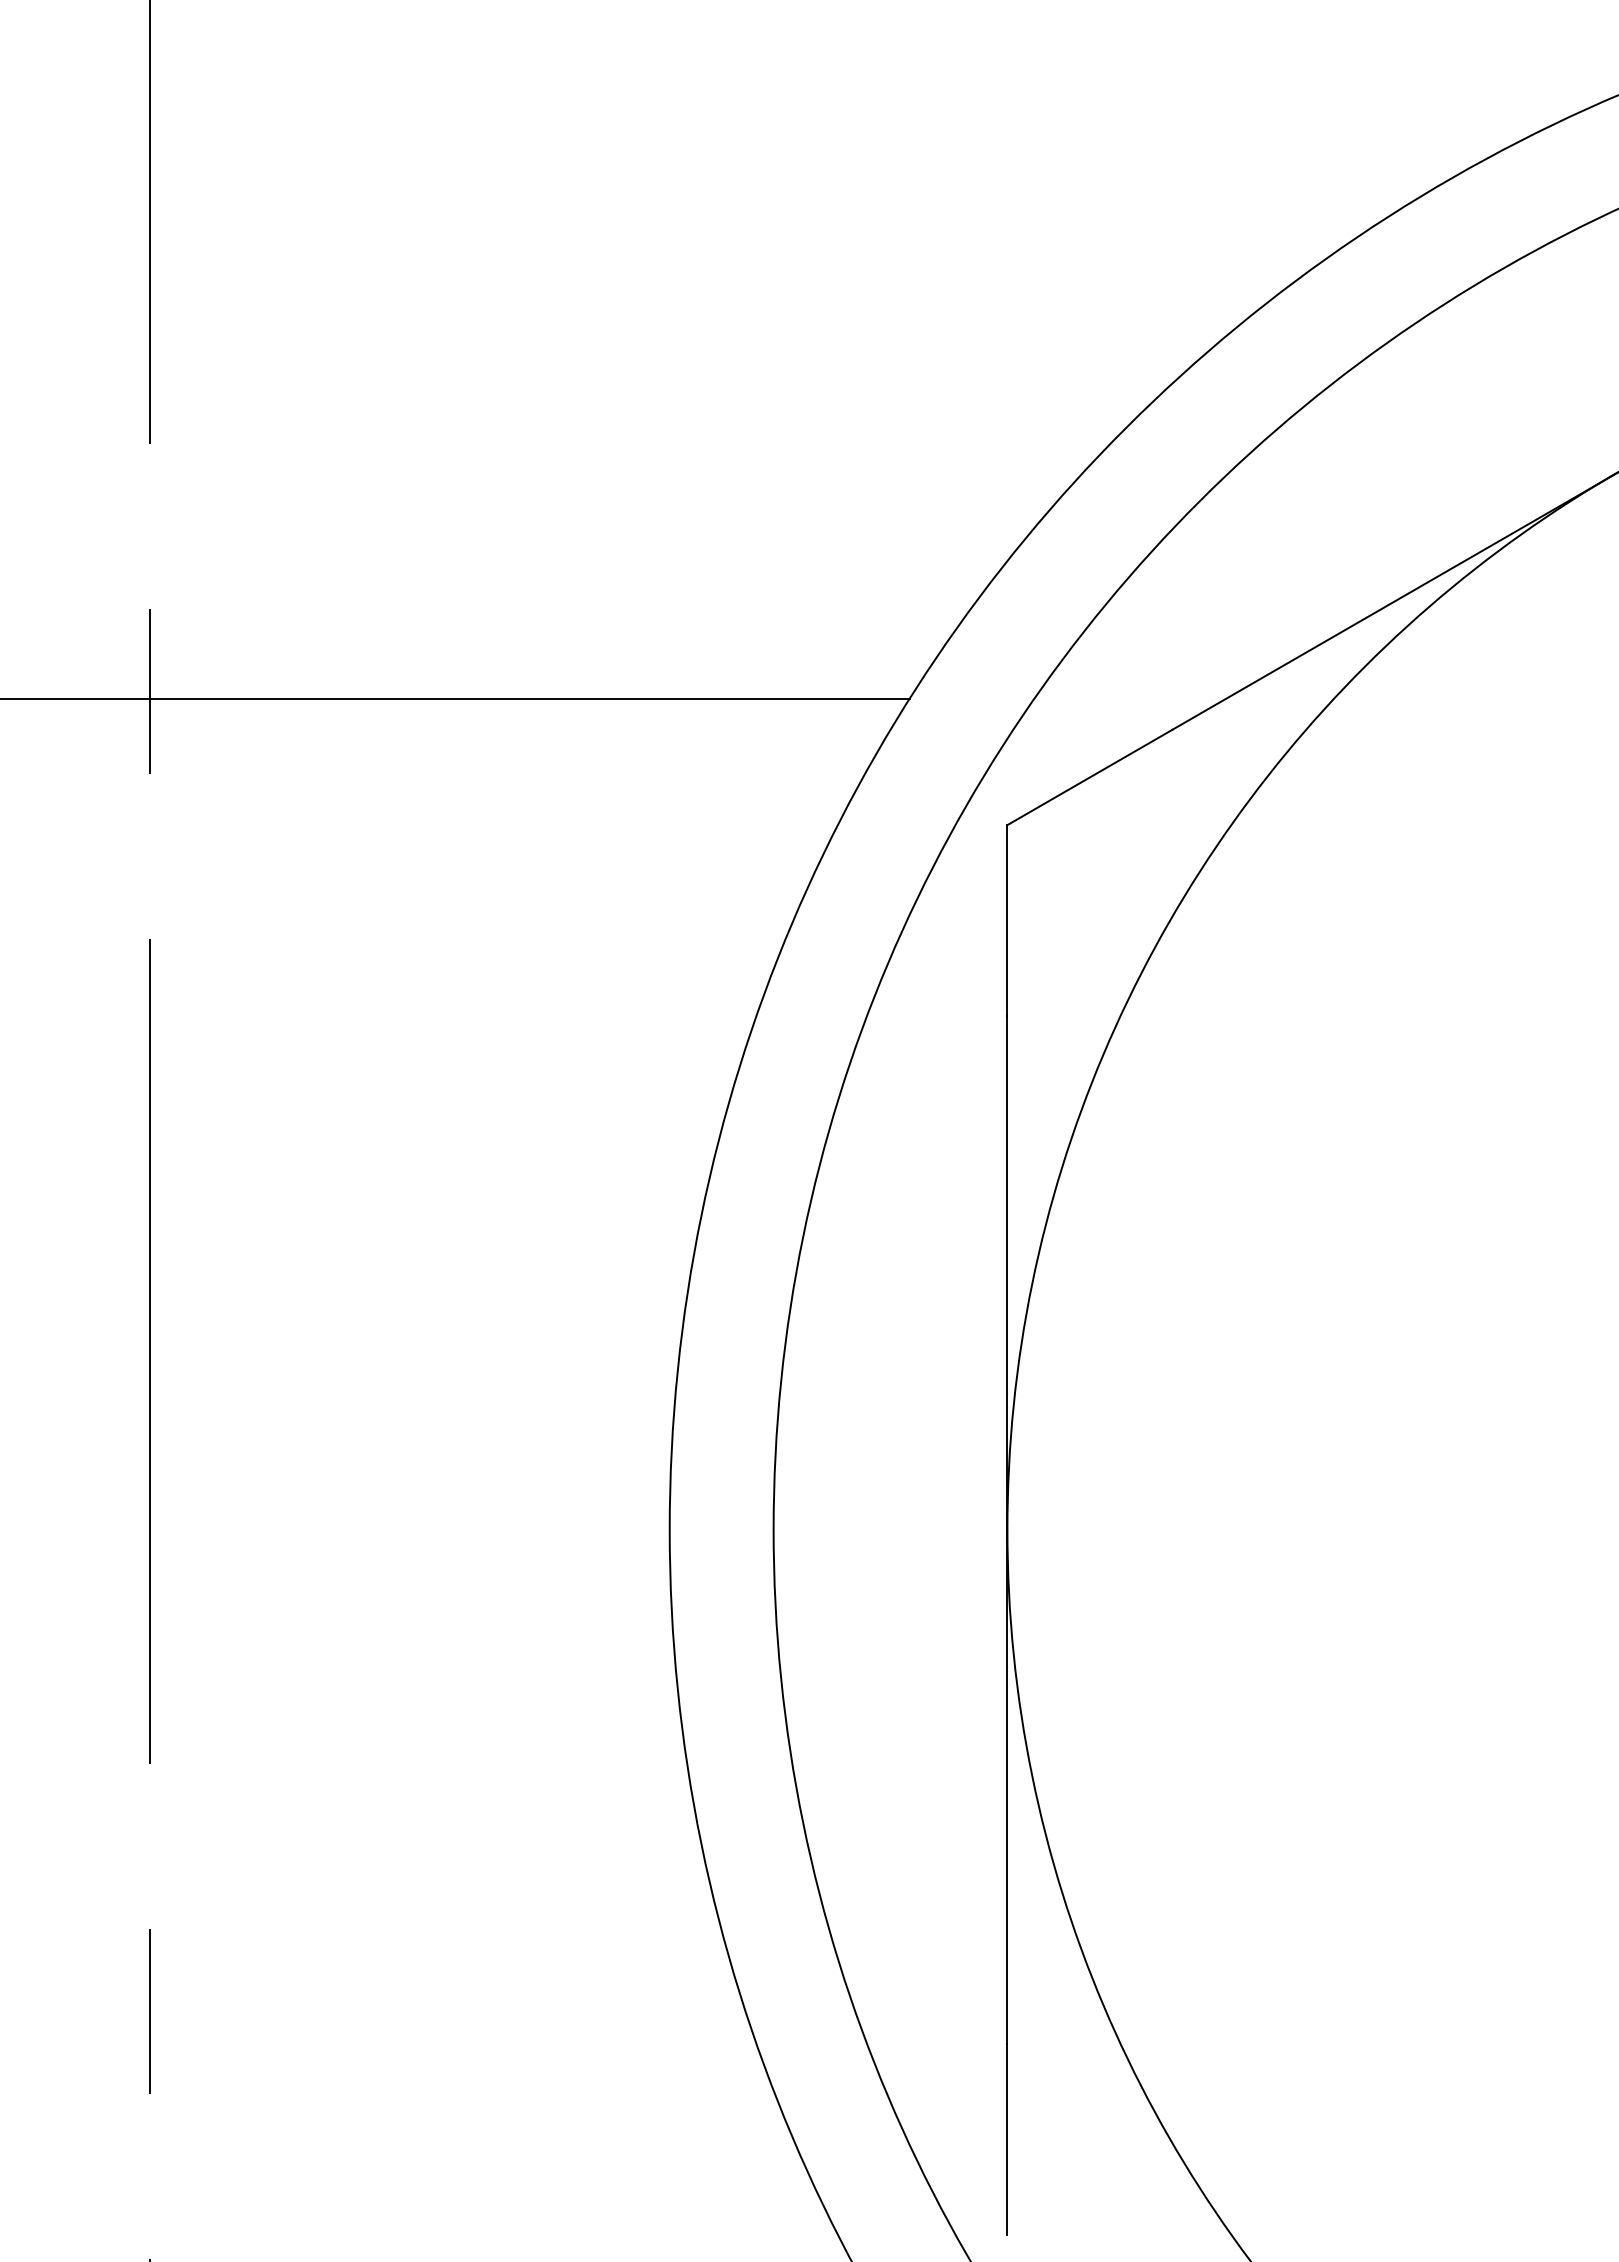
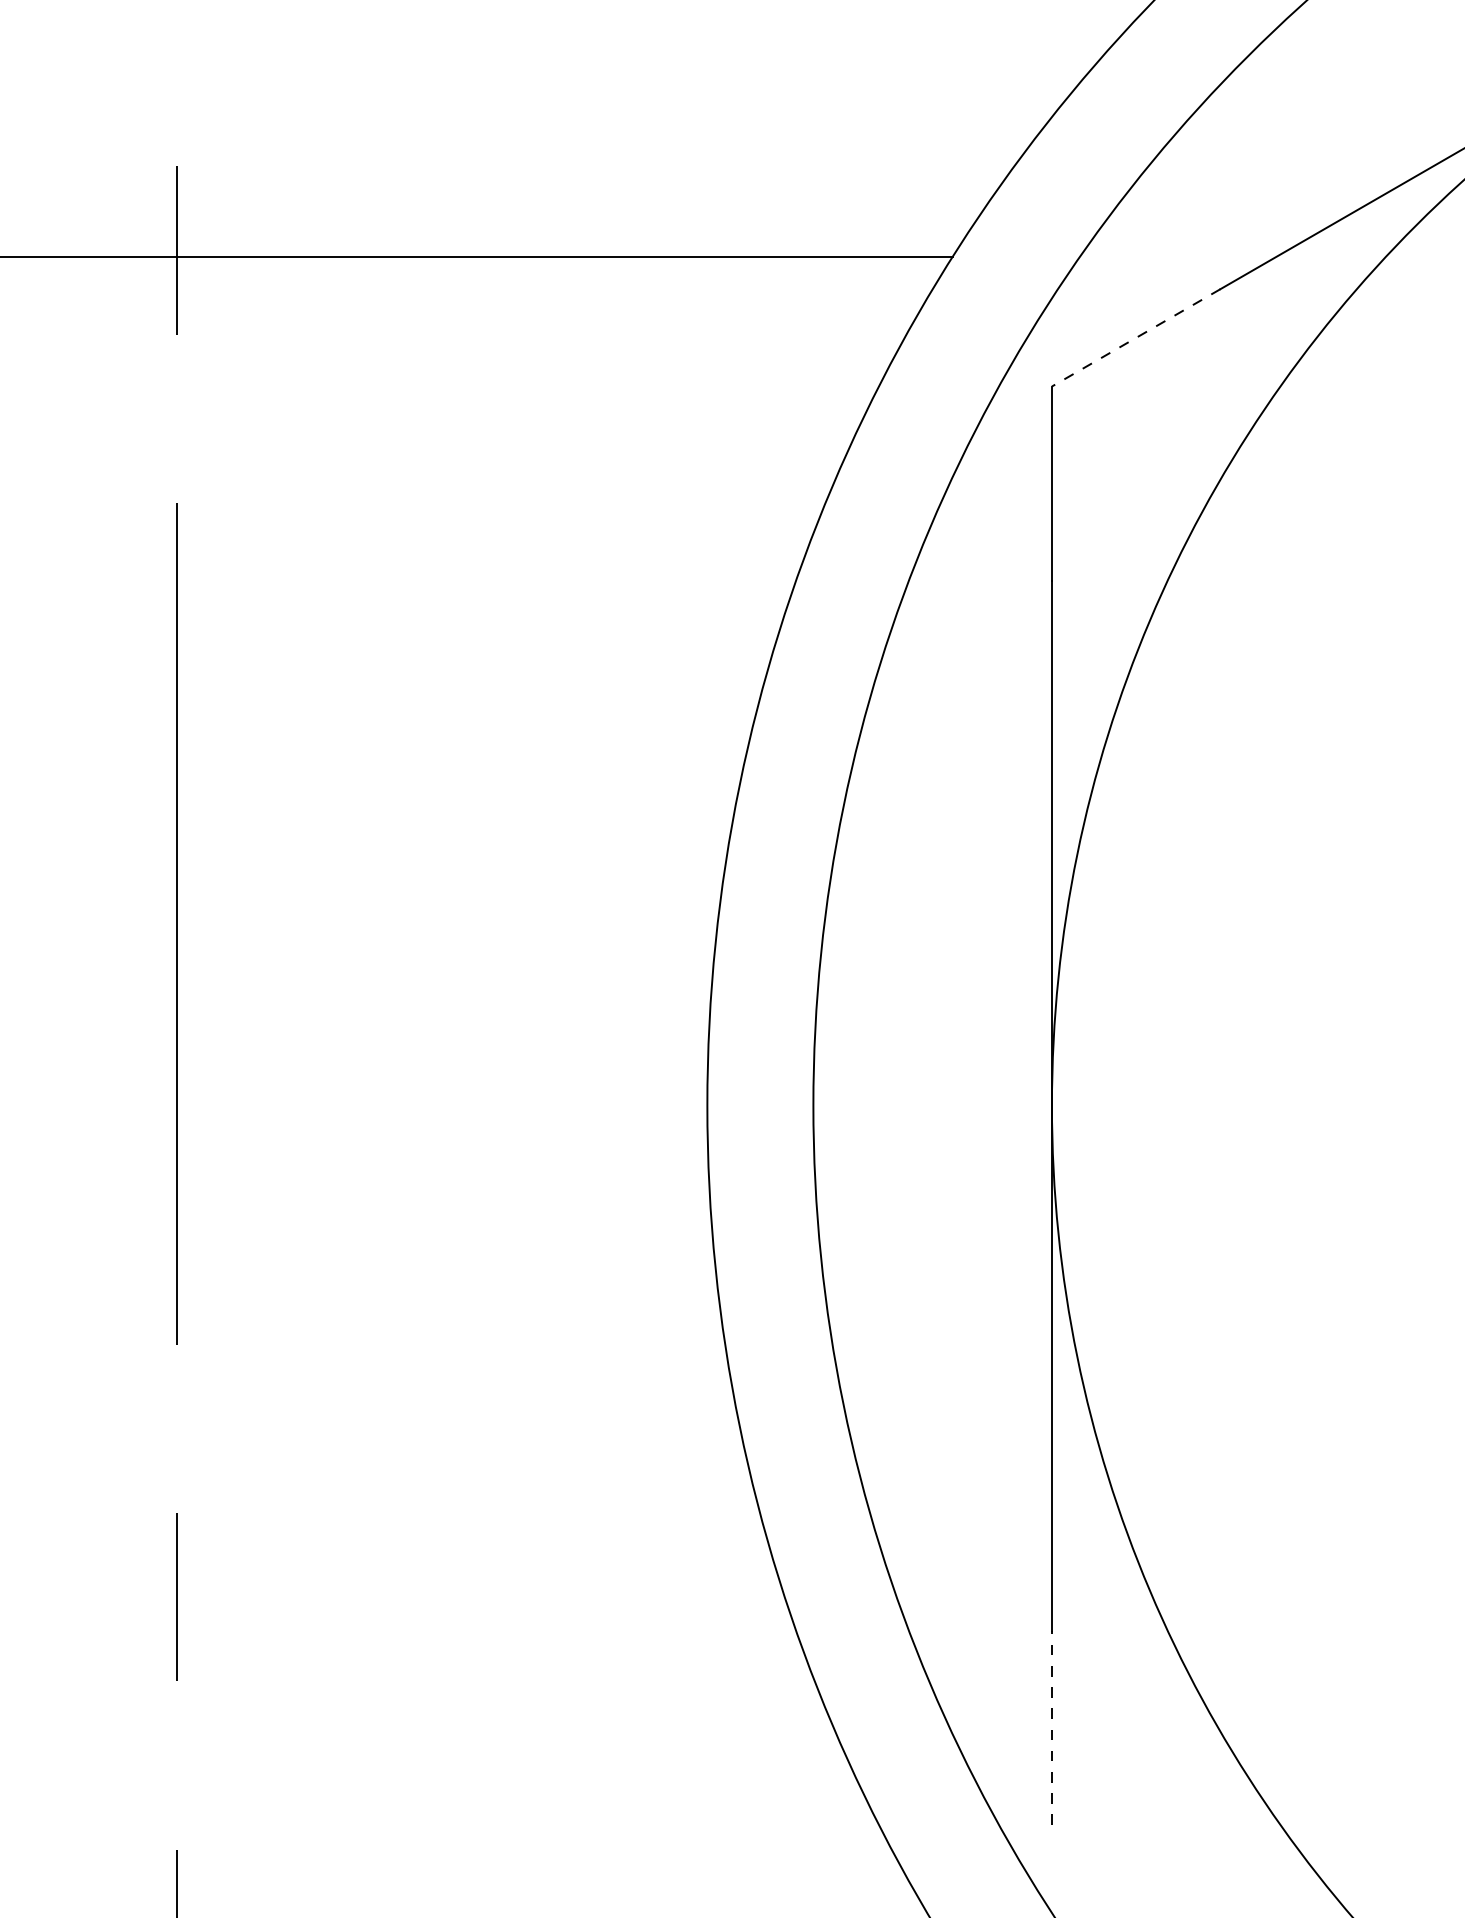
line: (1089, 777) -> (1135, 337), solid -> dashed
line: (1007, 2139) -> (1052, 1727), solid -> dashed

